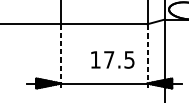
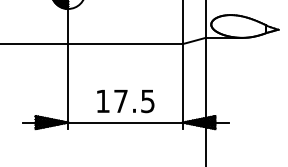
line: (61, 56) -> (68, 86), dashed -> solid
line: (147, 56) -> (182, 86), dashed -> solid
text: (112, 60) -> (125, 101), moved

